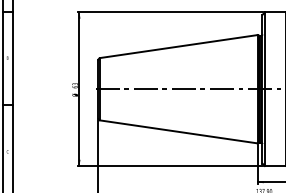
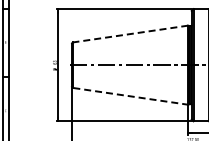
line: (178, 47) -> (130, 34), solid -> dashed
line: (179, 132) -> (131, 96), solid -> dashed

